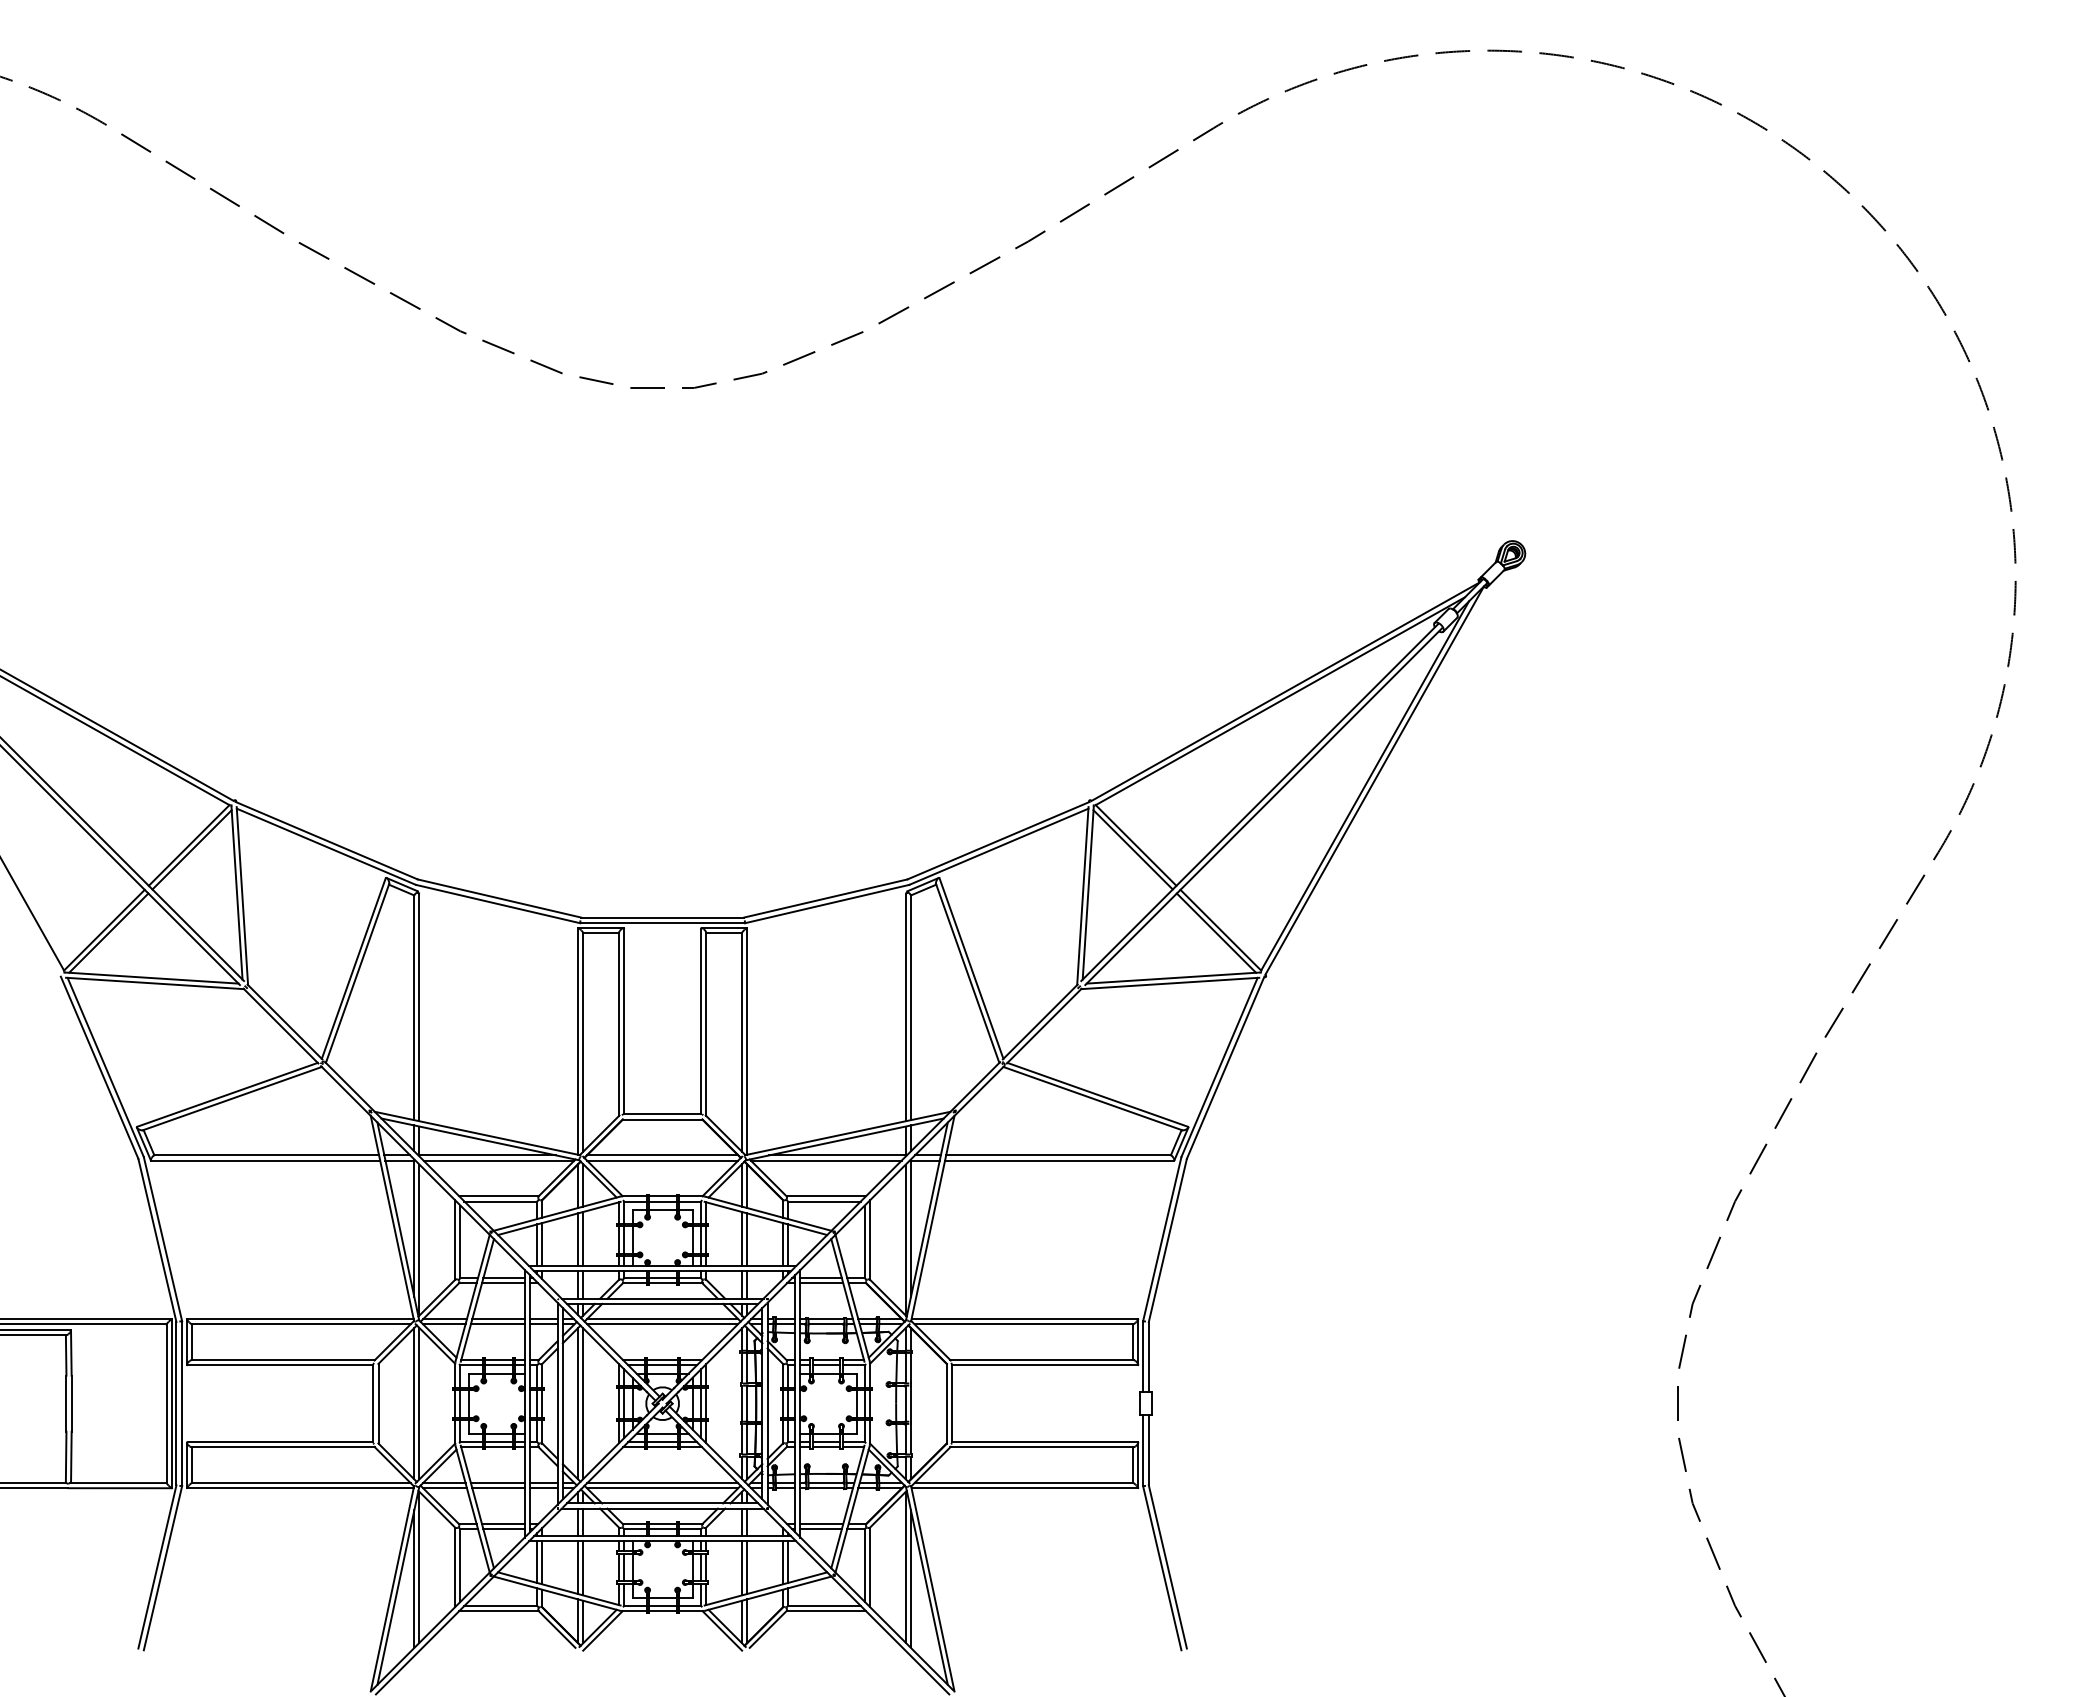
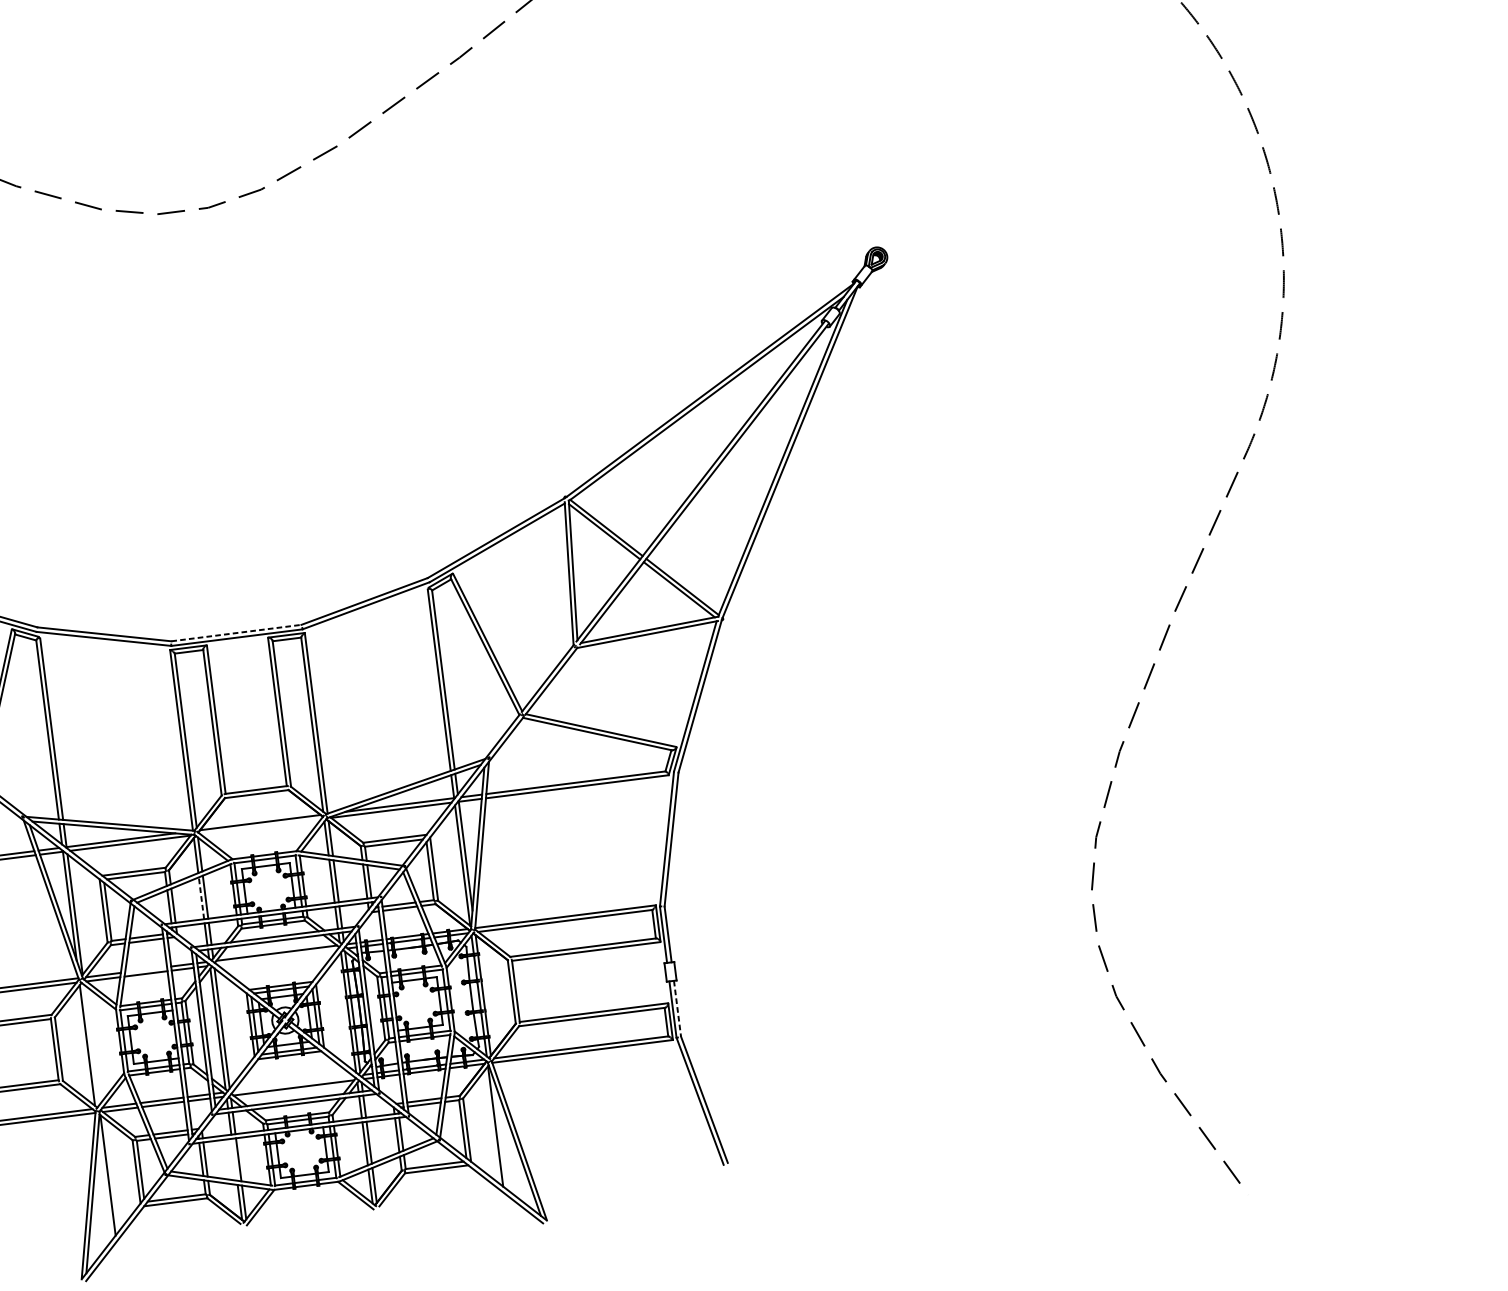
line: (662, 917) -> (236, 633), solid -> dashed
line: (662, 1160) -> (260, 826), removed
line: (578, 1239) -> (201, 898), solid -> dashed
line: (498, 1319) -> (146, 969), removed
line: (662, 1324) -> (277, 957), removed
line: (419, 1403) -> (91, 1044), removed
line: (1148, 1450) -> (677, 1008), solid -> dashed
line: (662, 1483) -> (293, 1084), removed
line: (578, 1567) -> (234, 1159), removed
line: (414, 1578) -> (105, 1184), removed
line: (910, 1578) -> (500, 1134), removed

